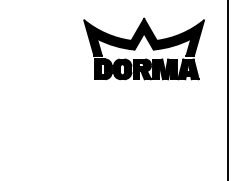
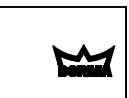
part: (143, 48) -> (83, 60), moved

